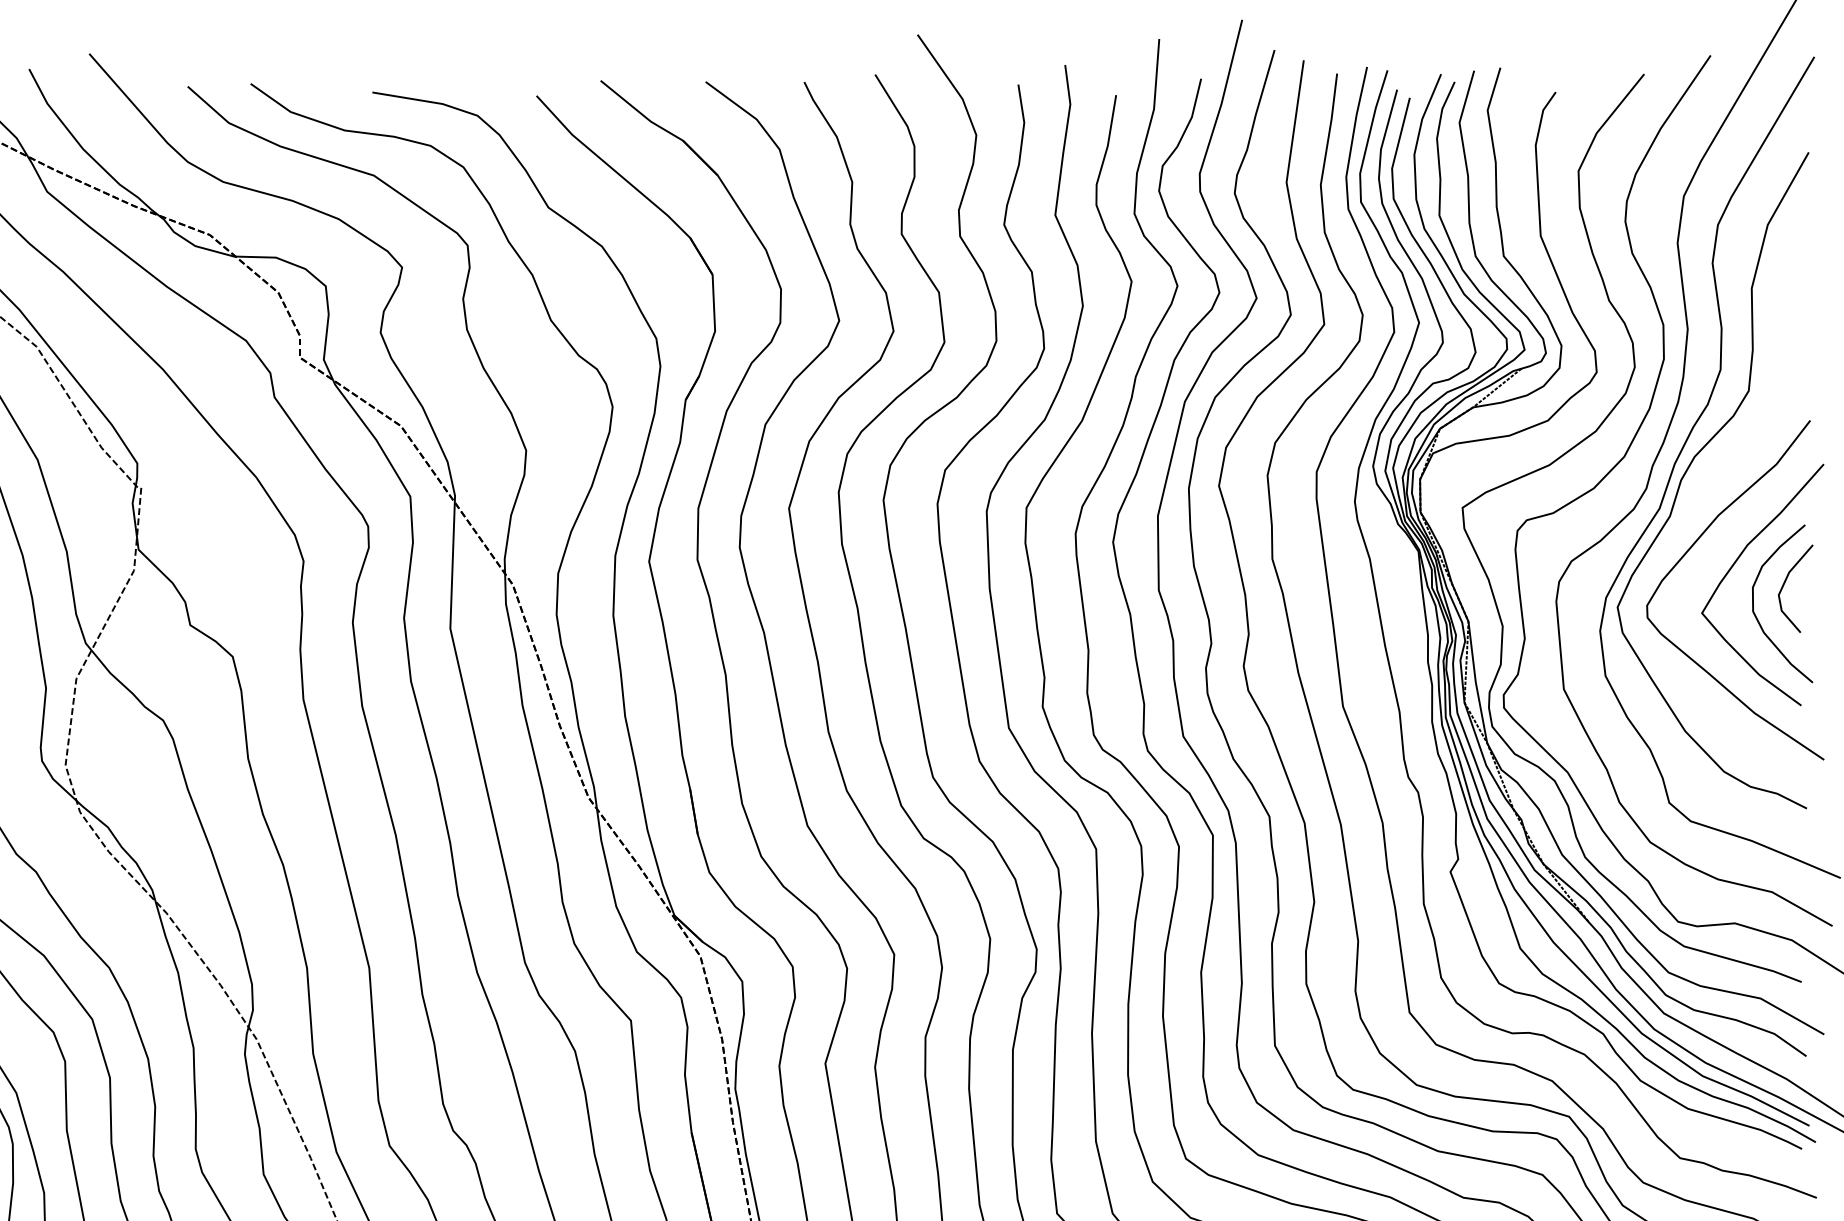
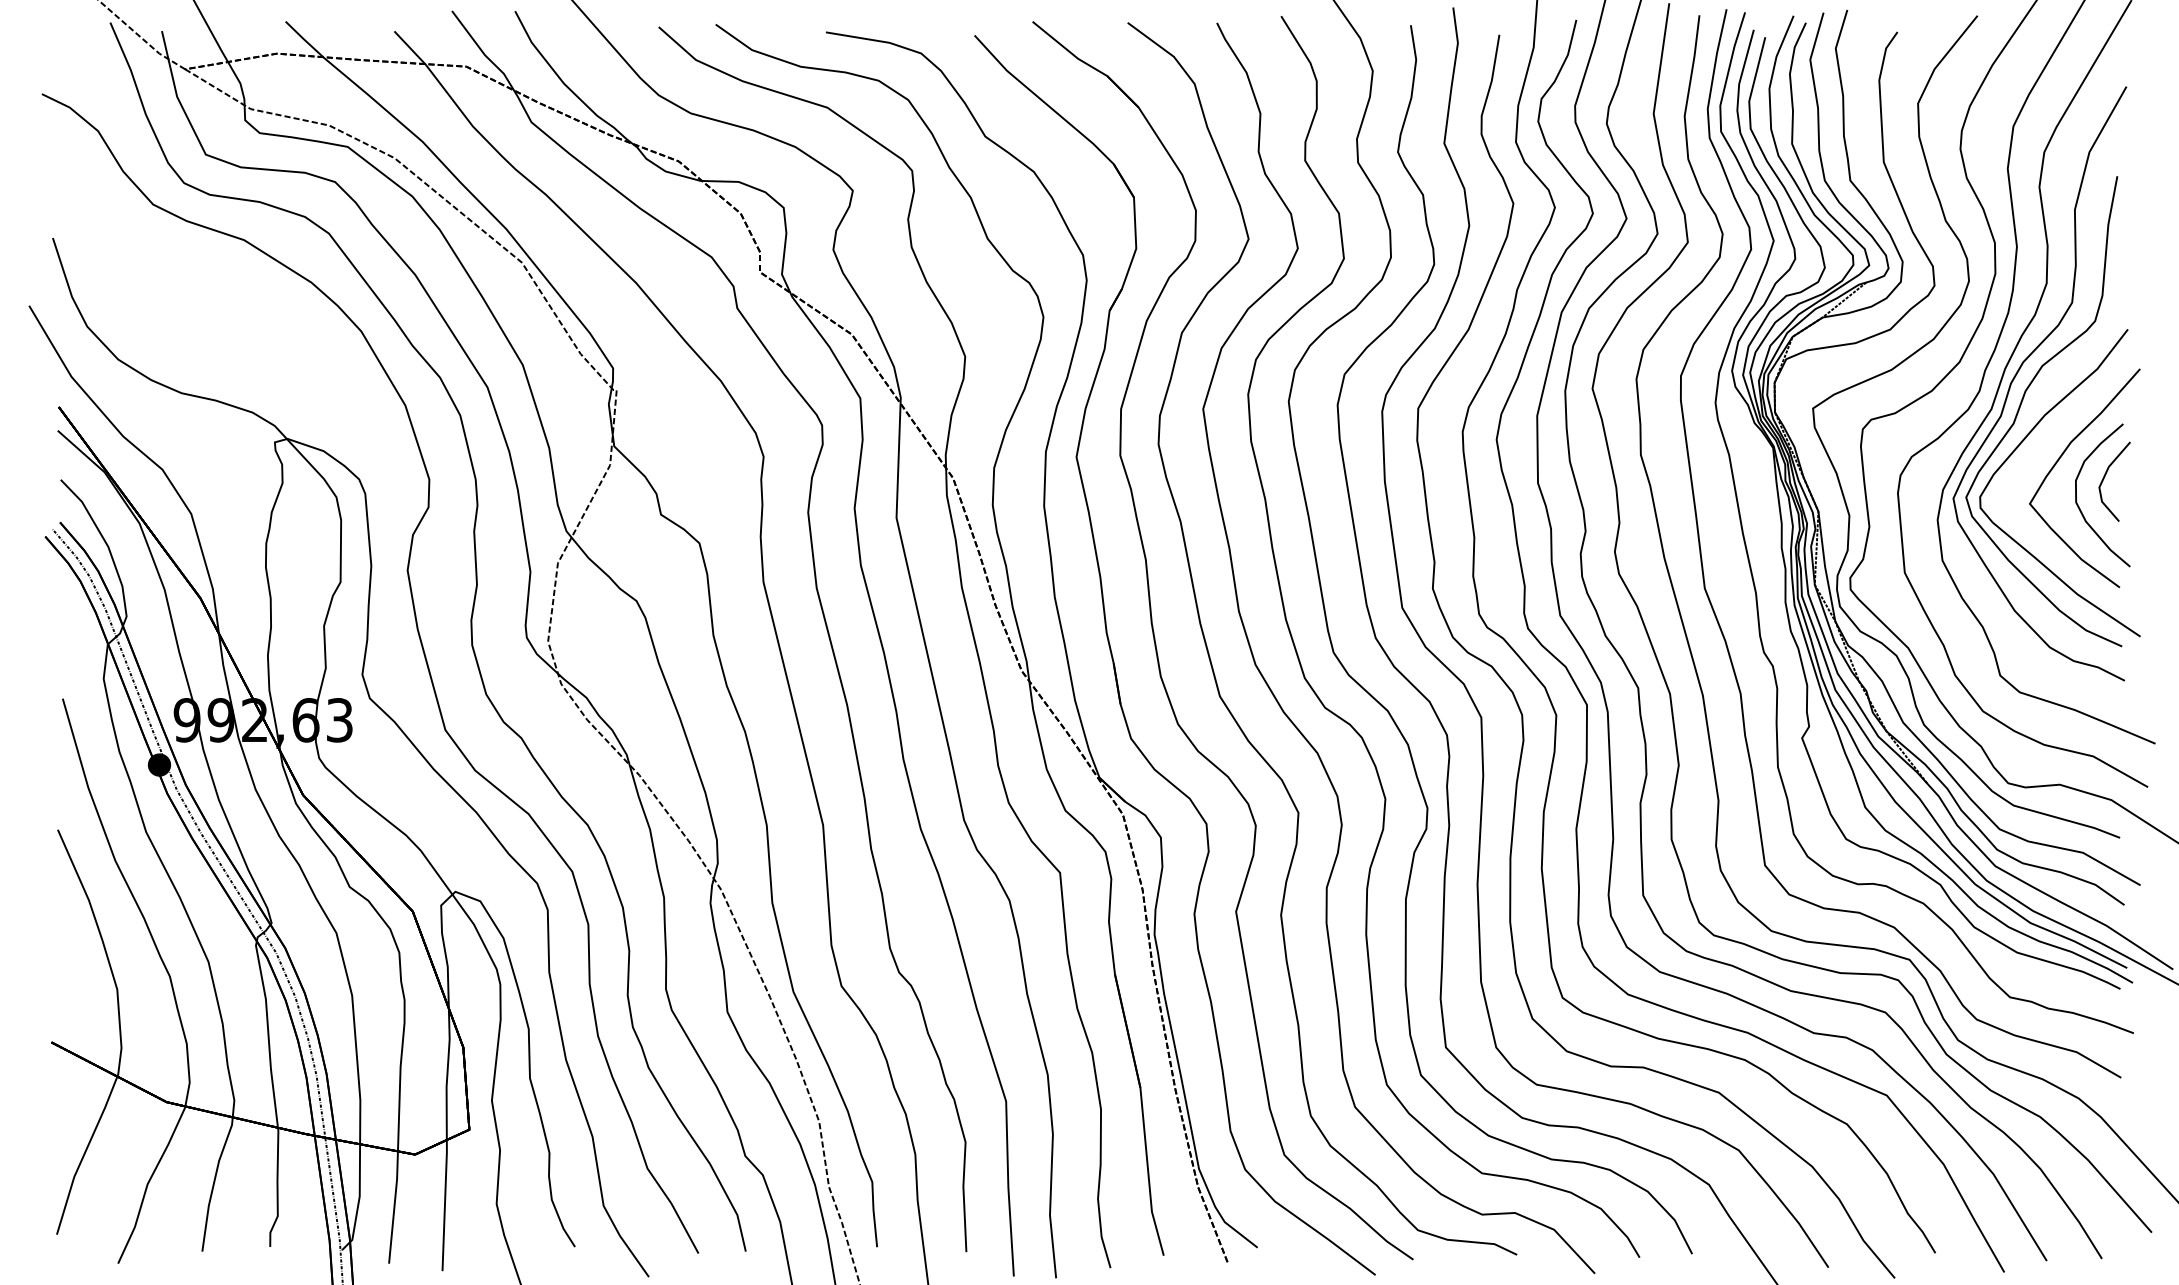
part: (1692, 504) -> (2021, 405), added

